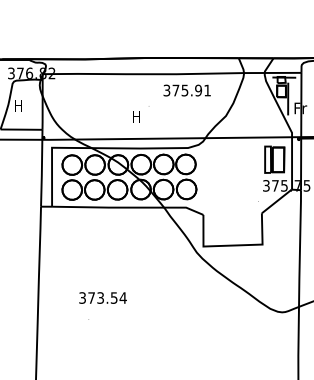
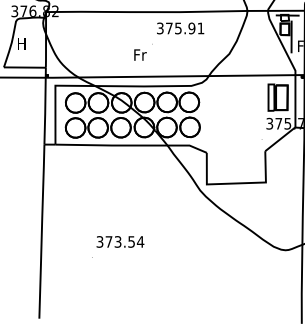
text: (186, 90) -> (179, 28), moved
text: (136, 116) -> (139, 54), H -> Fr
text: (102, 297) -> (119, 241), moved

